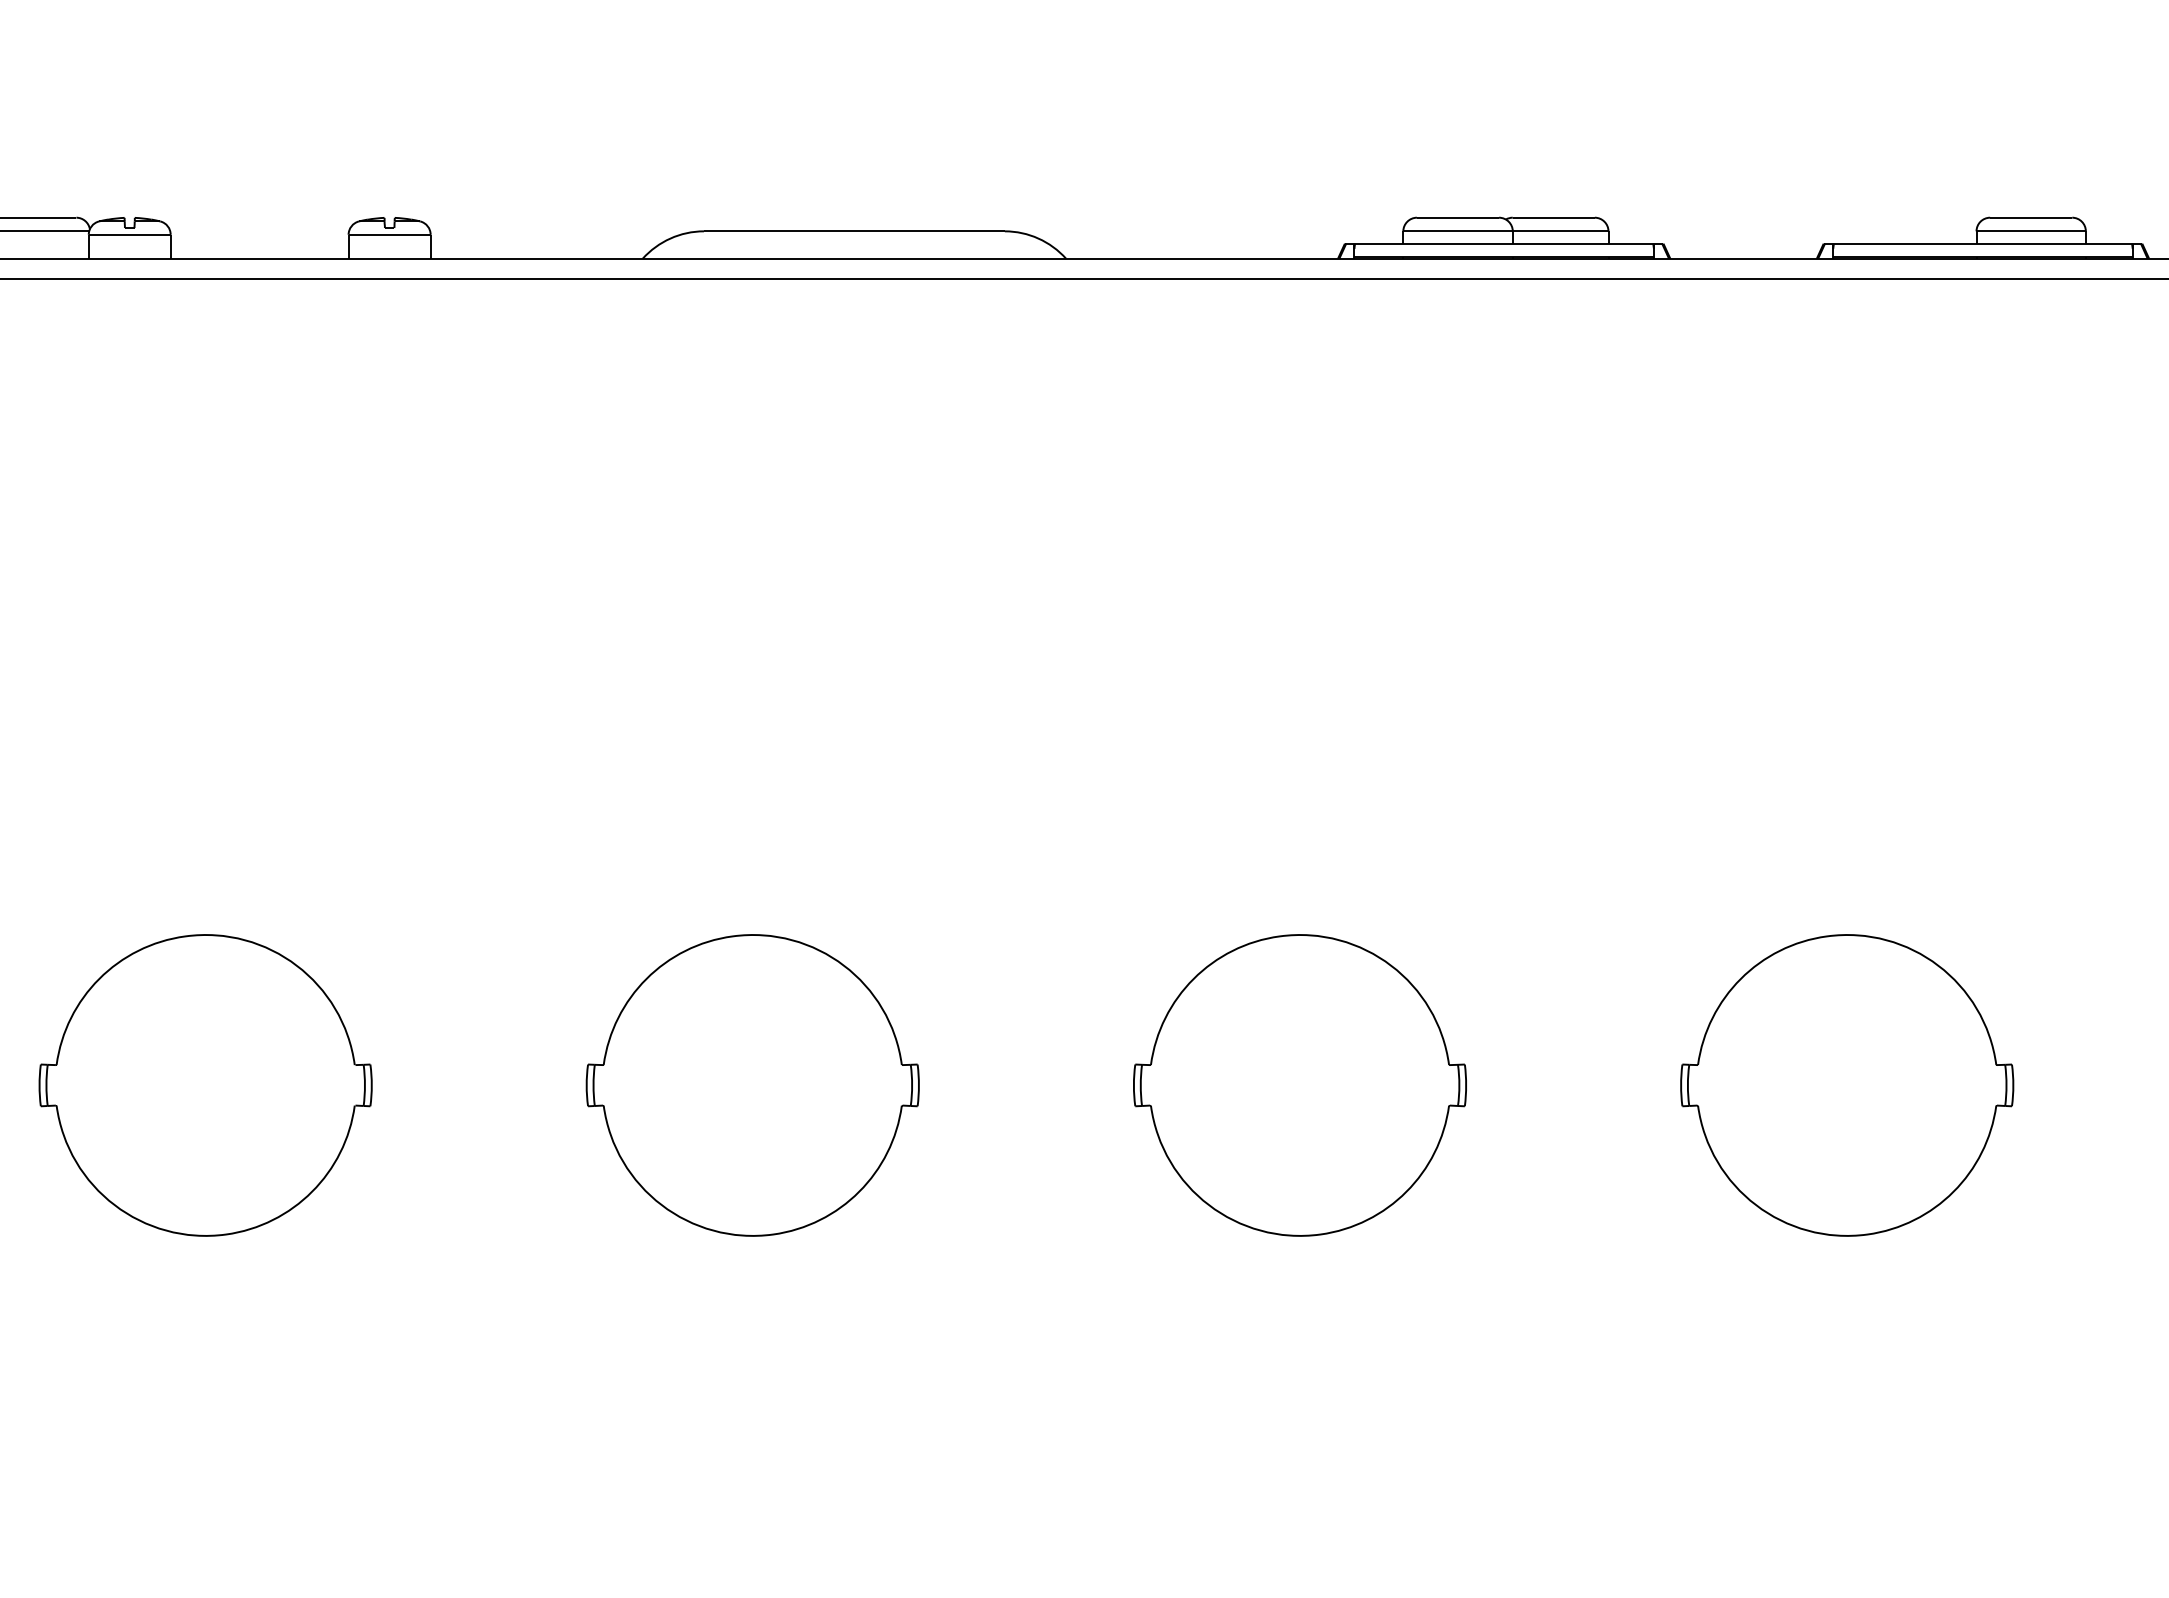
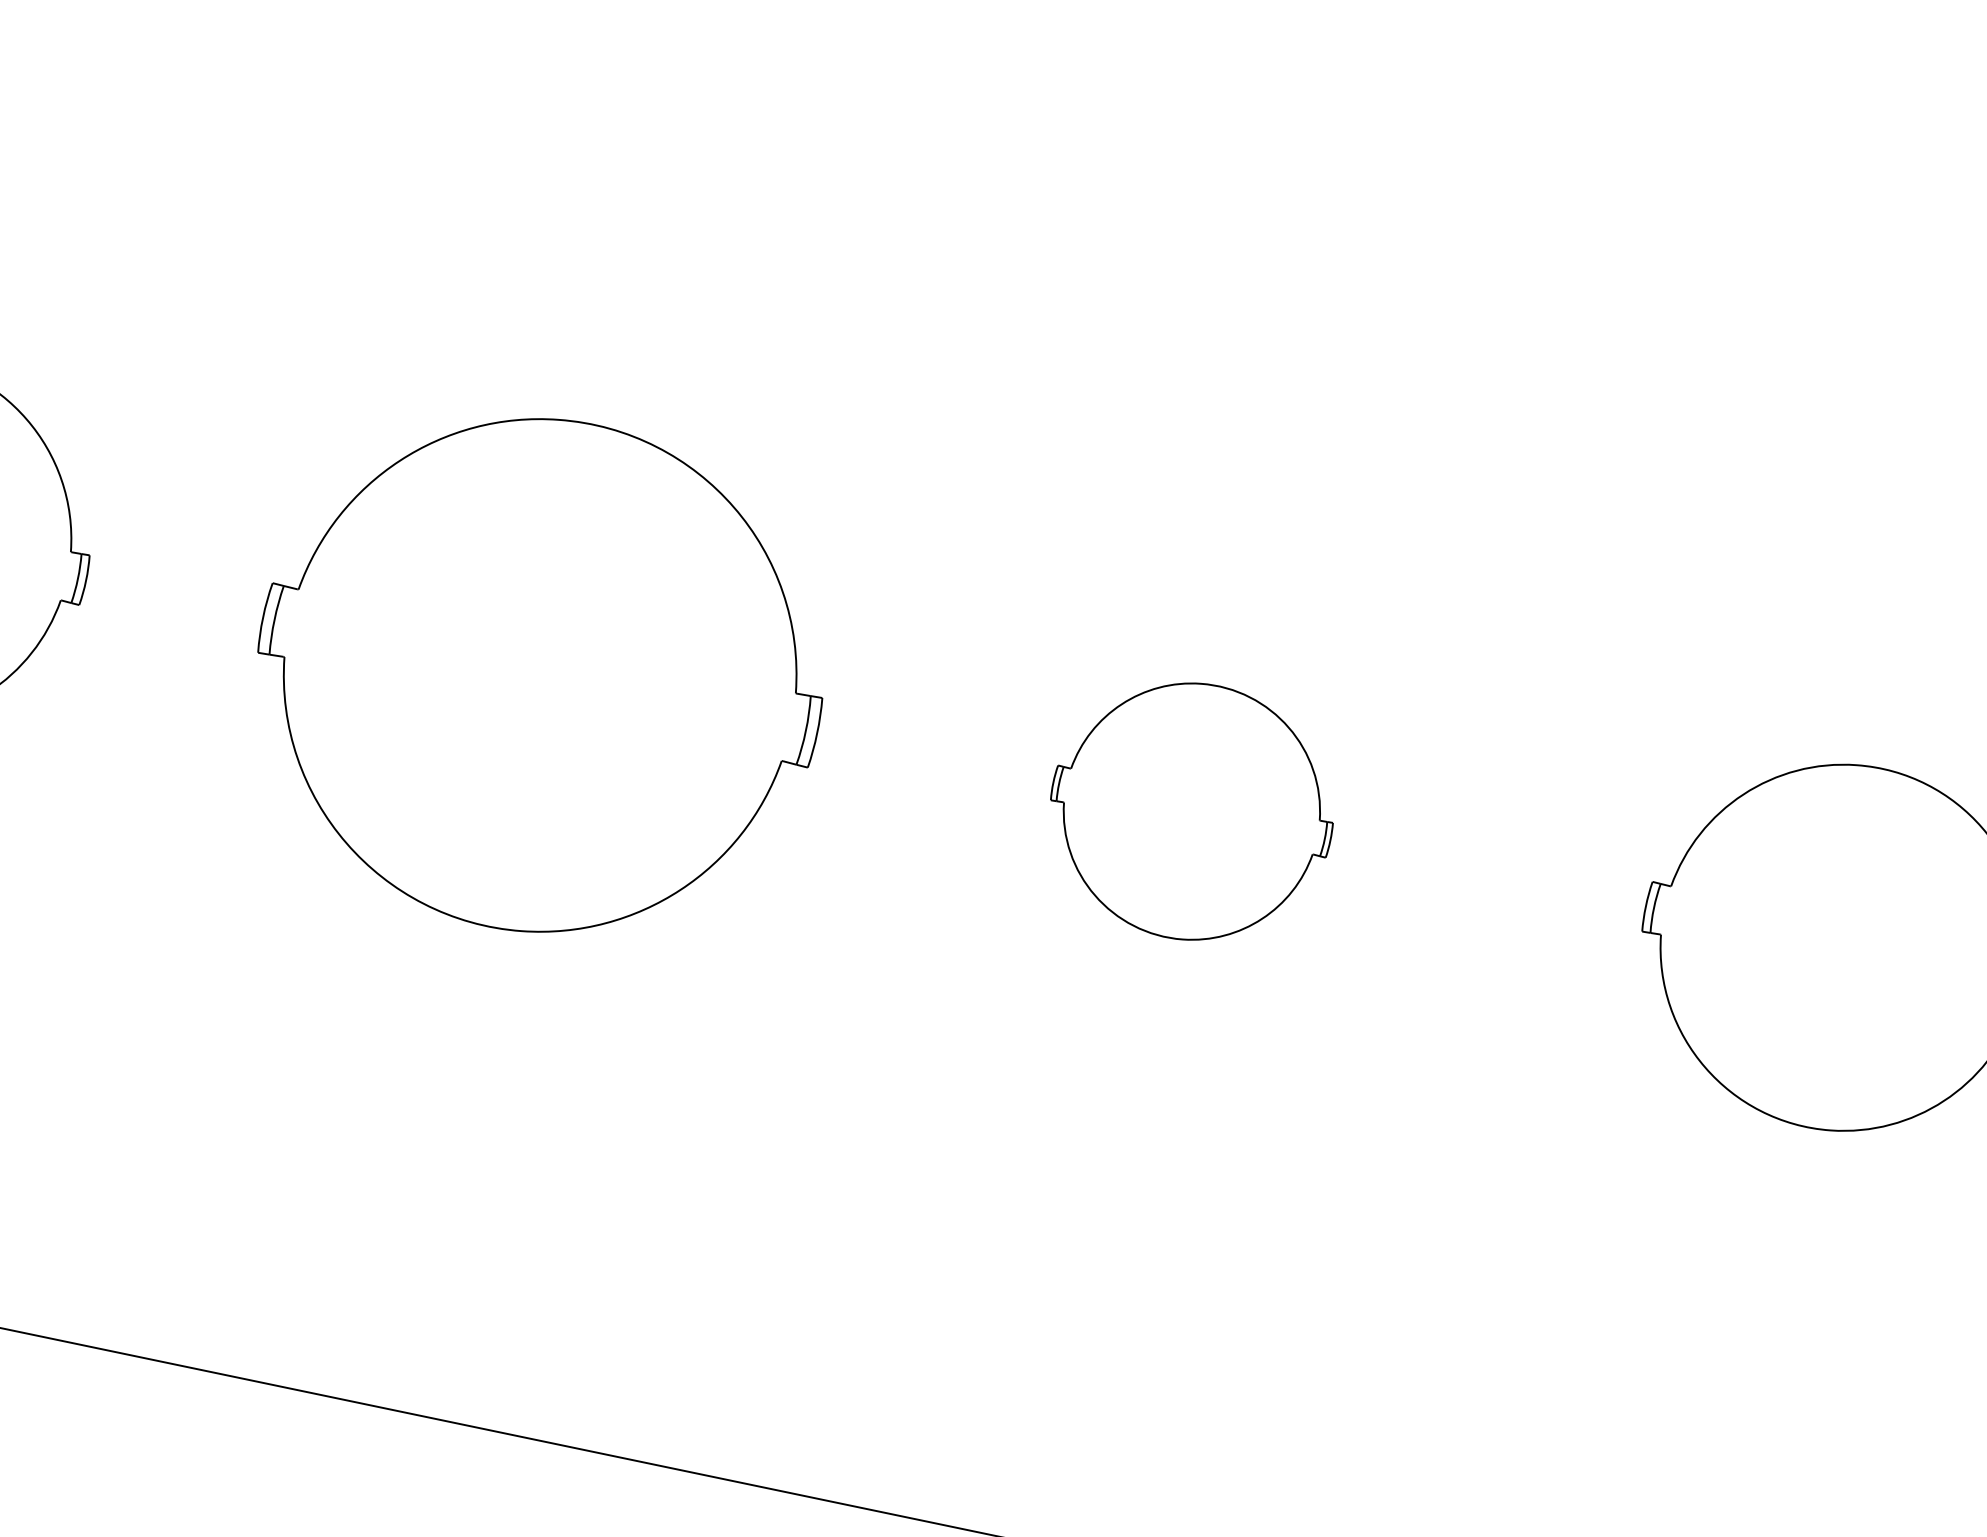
part: (752, 1085) -> (539, 675), size x1.4
part: (1299, 1085) -> (1191, 811), size x0.7

